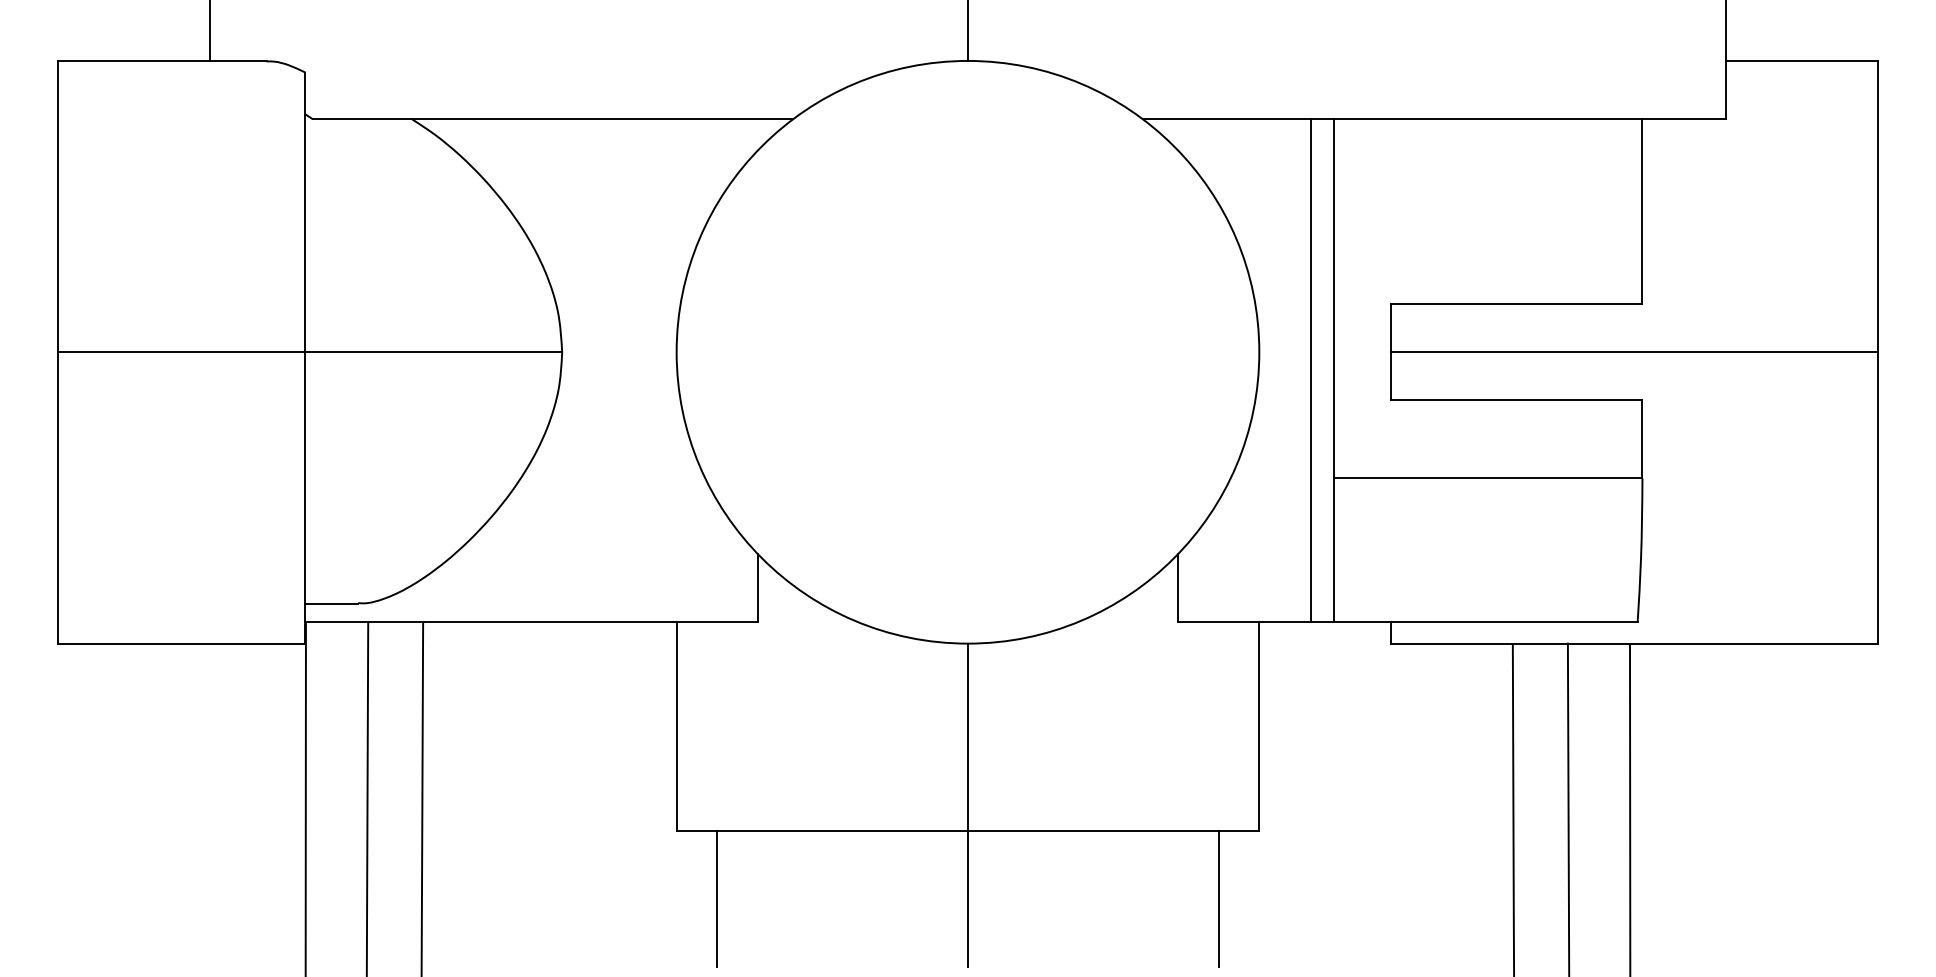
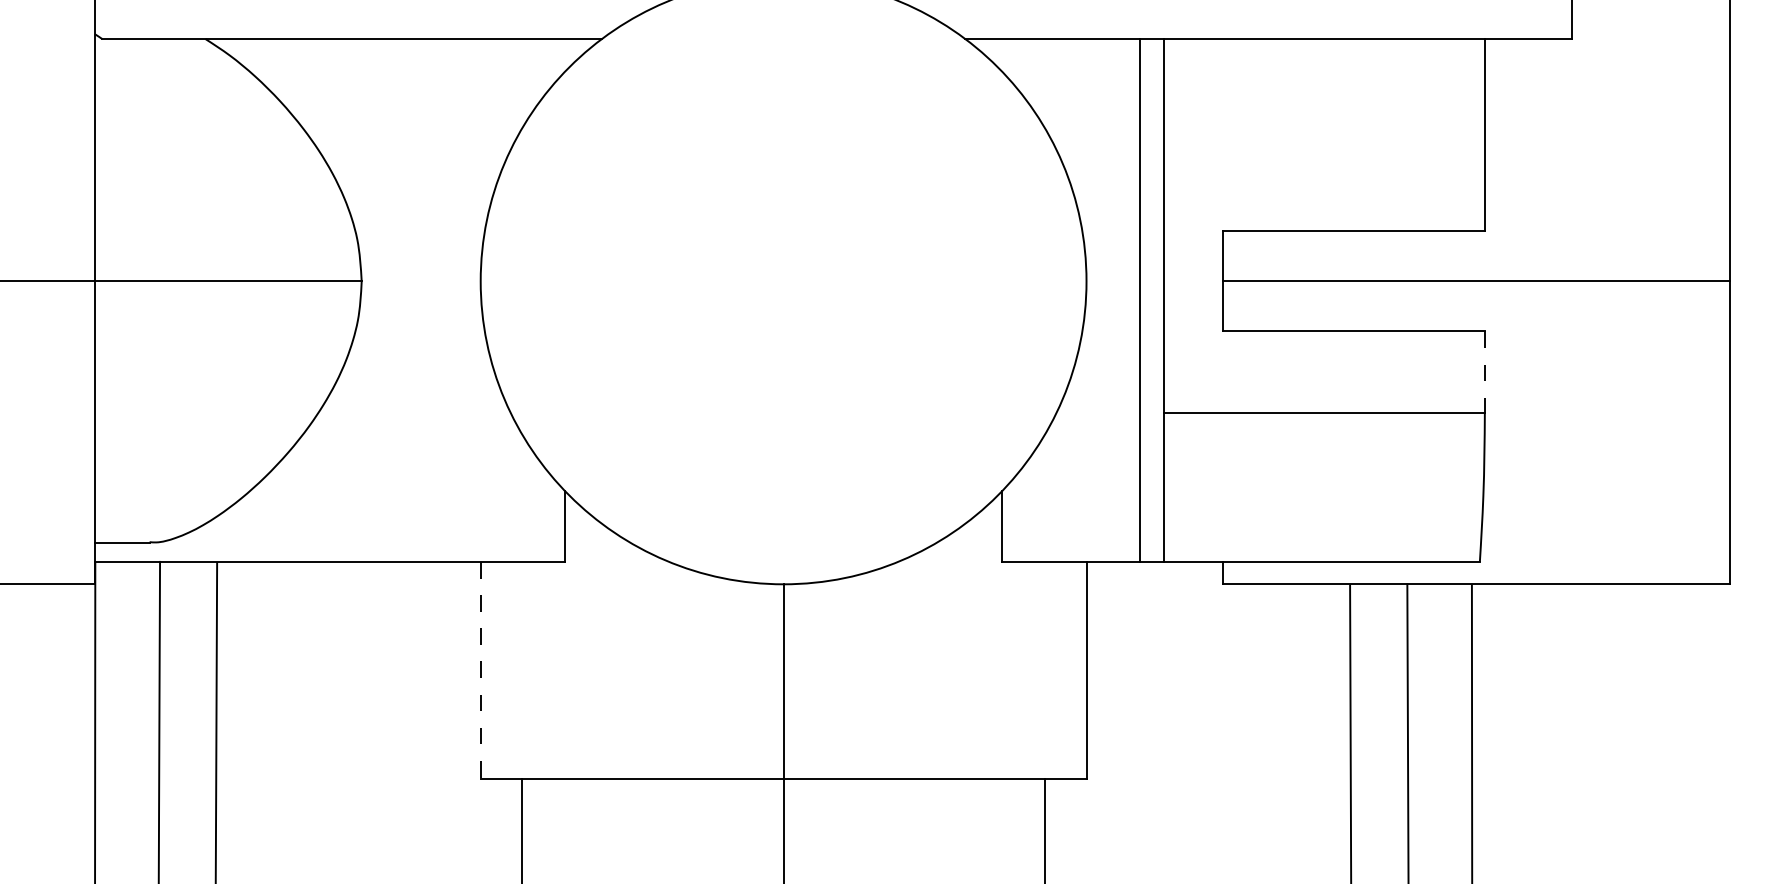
line: (1642, 439) -> (1484, 372), solid -> dashed
line: (676, 726) -> (480, 670), solid -> dashed

